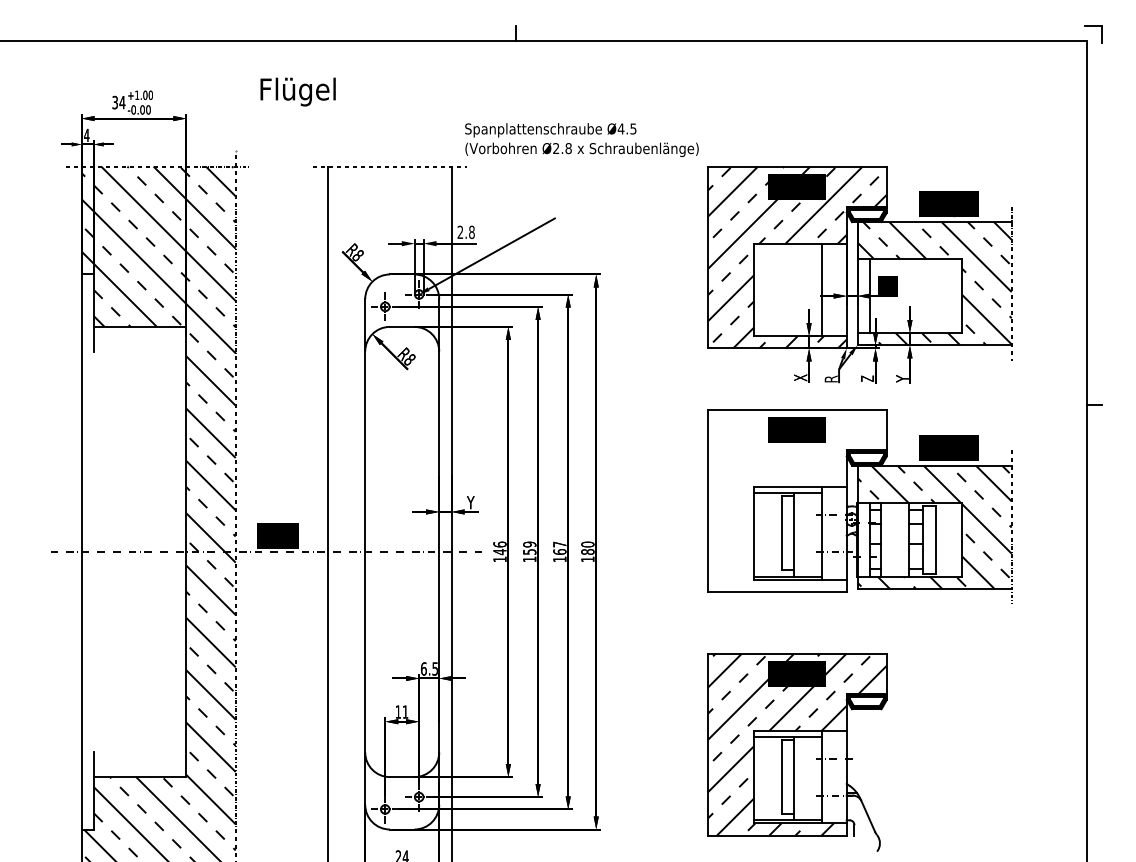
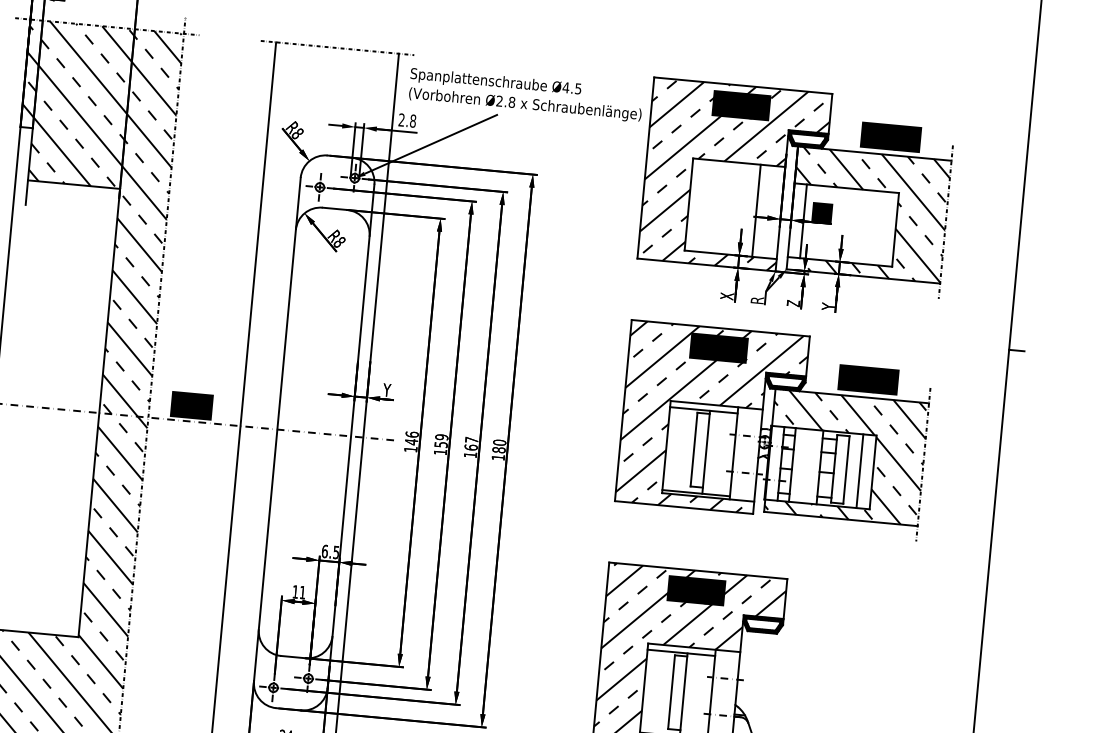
text: (581, 139) -> (525, 94), moved
hatch: (796, 501) -> (711, 419), added
line: (949, 539) -> (860, 471), added

